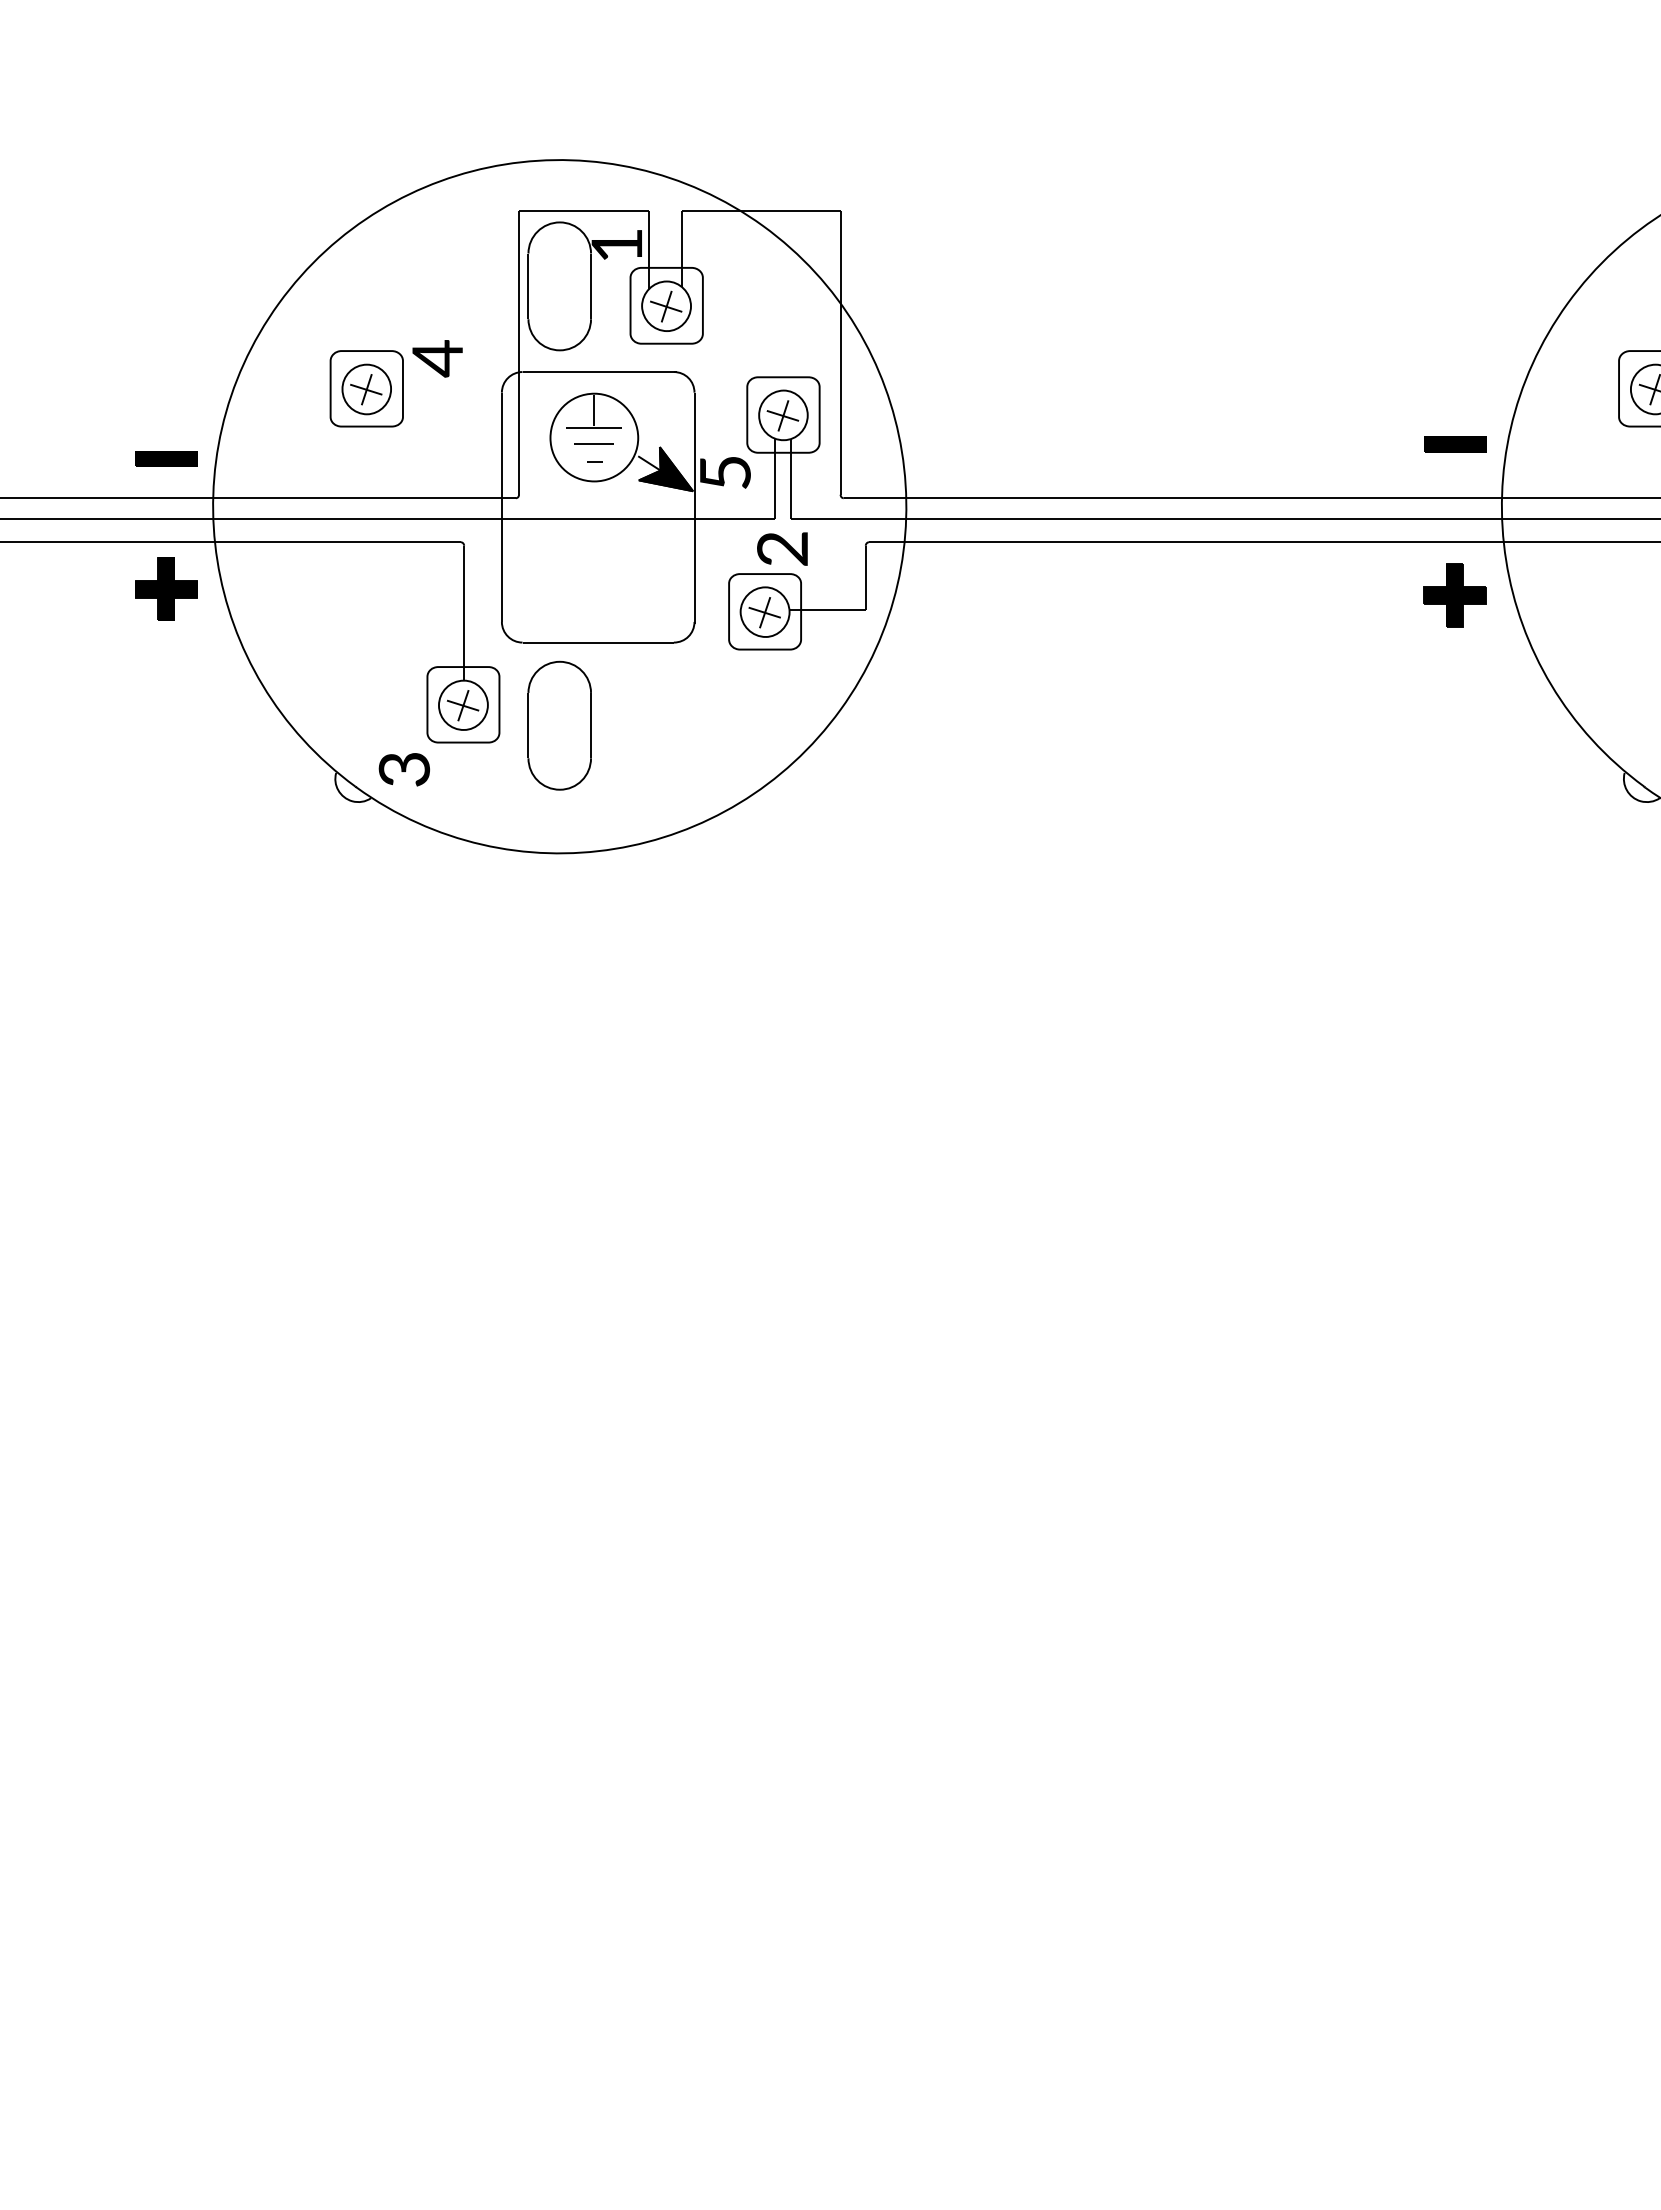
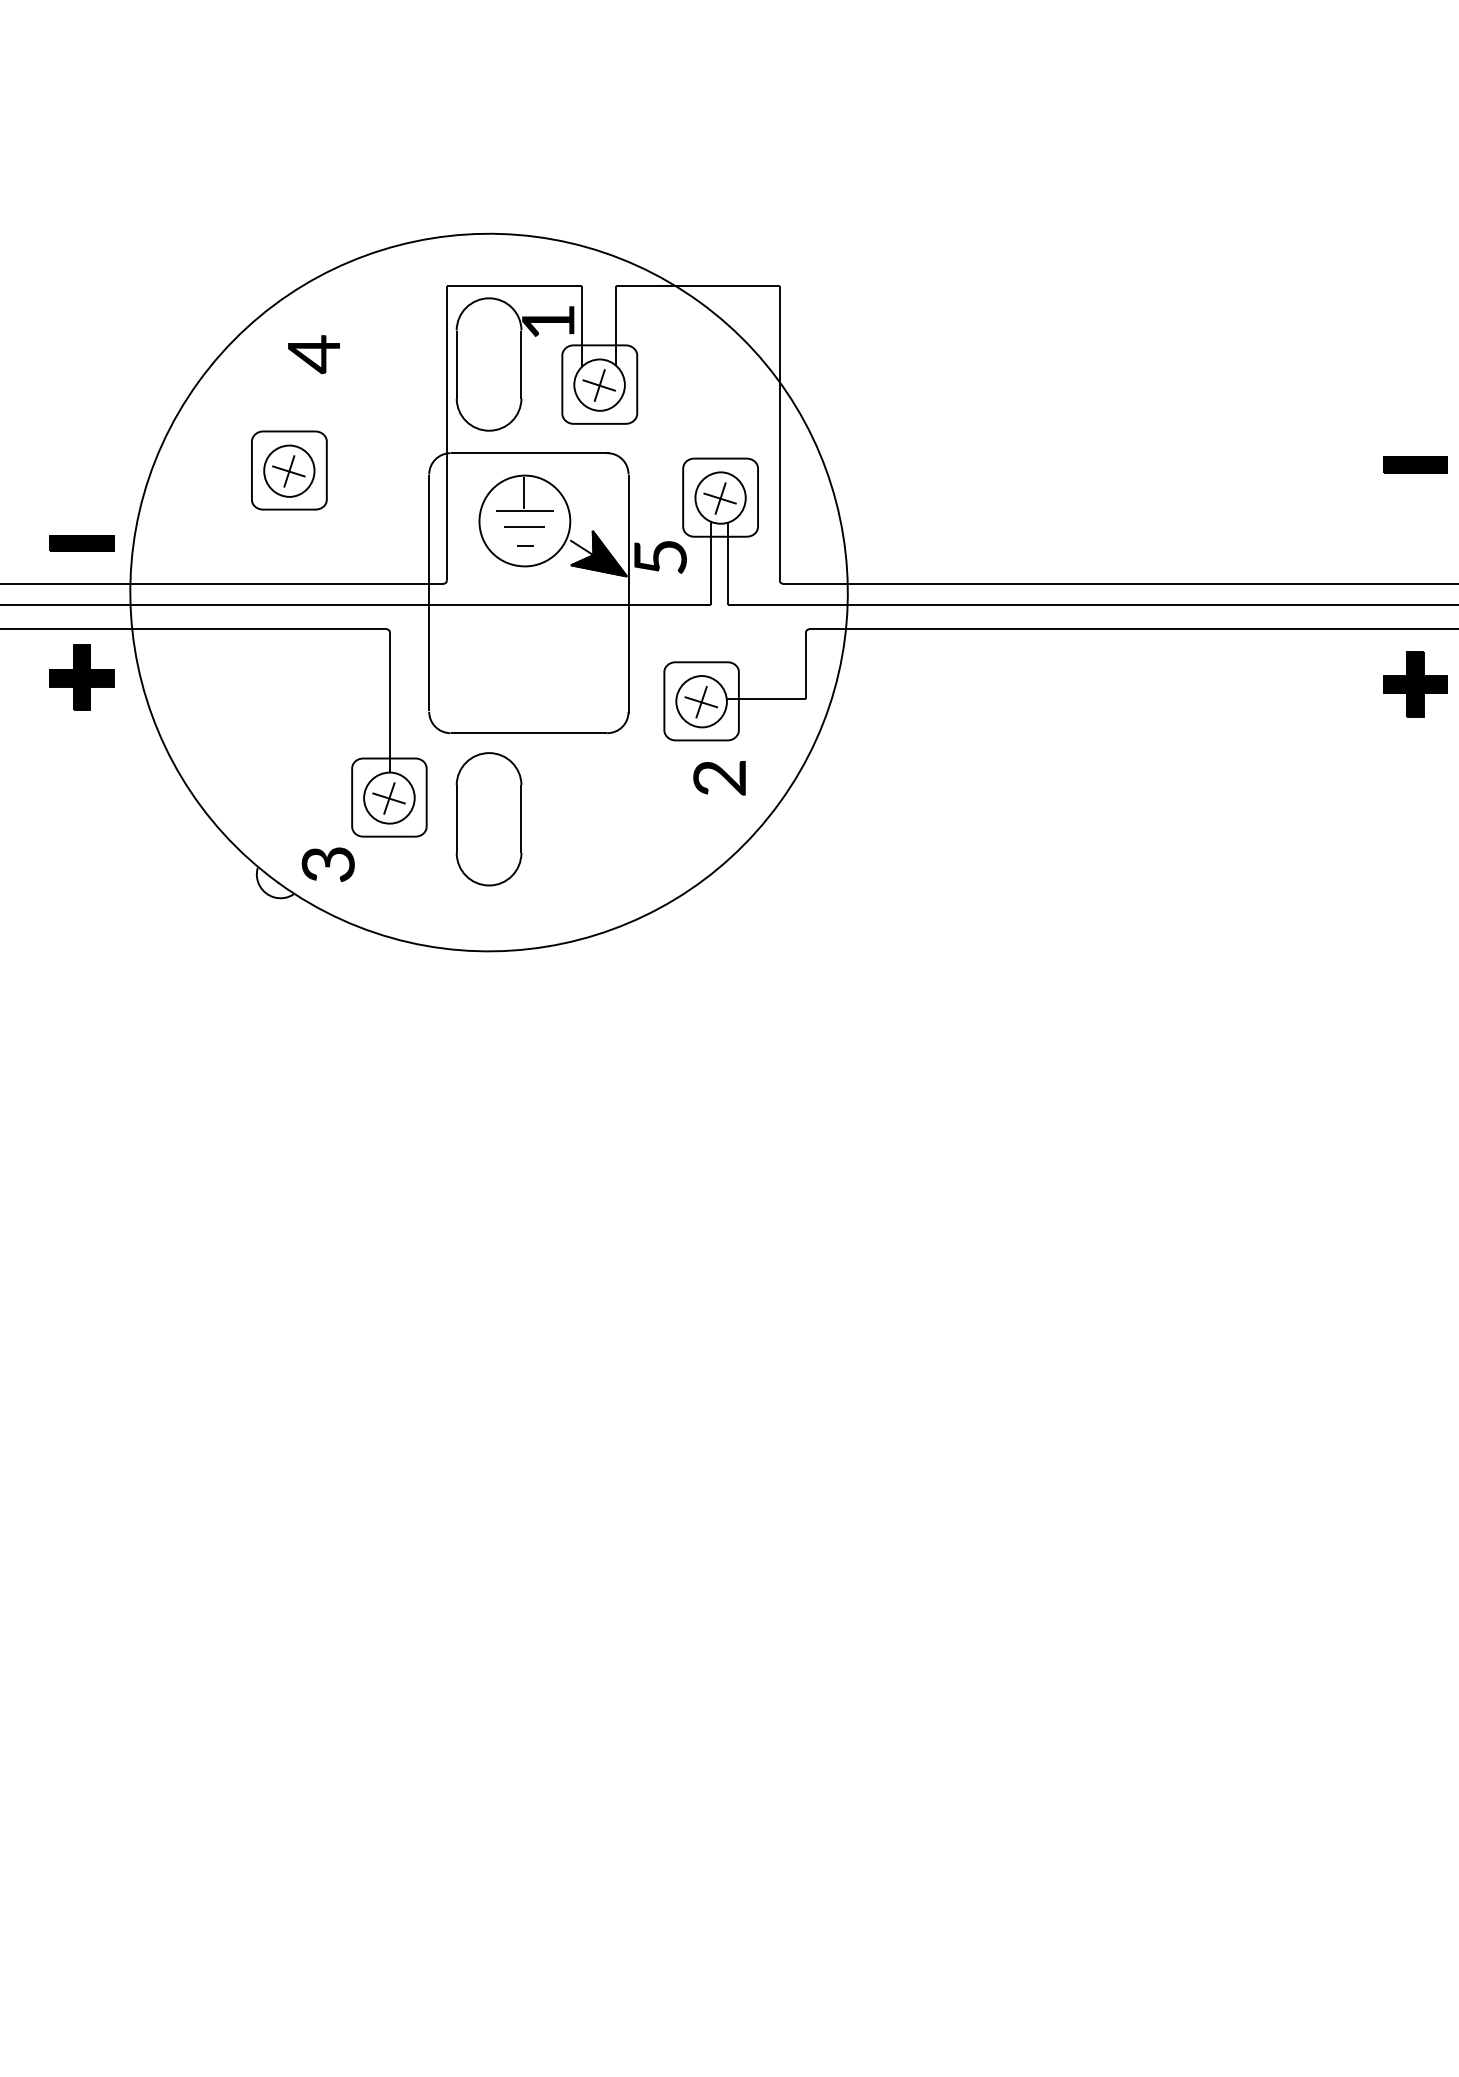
text: (437, 358) -> (313, 354), moved
part: (1455, 444) -> (1416, 465), moved
text: (782, 548) -> (719, 777), moved

